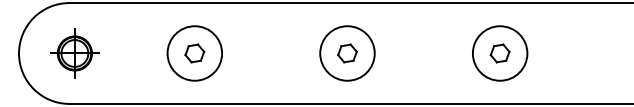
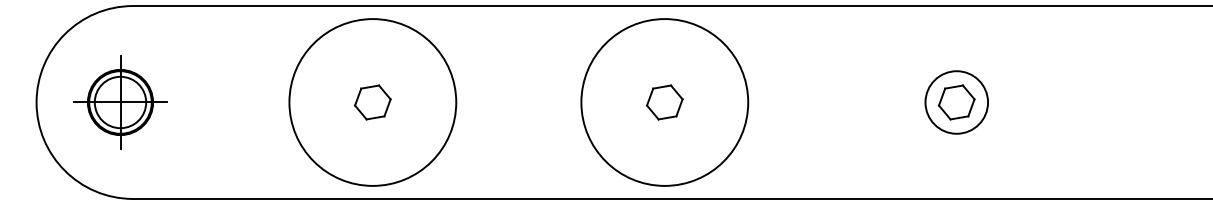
part: (74, 53) -> (119, 102), moved
circle: (194, 53) -> (372, 102), size x1.6
circle: (347, 53) -> (664, 102), size x1.6
circle: (499, 53) -> (955, 102), size x0.6

